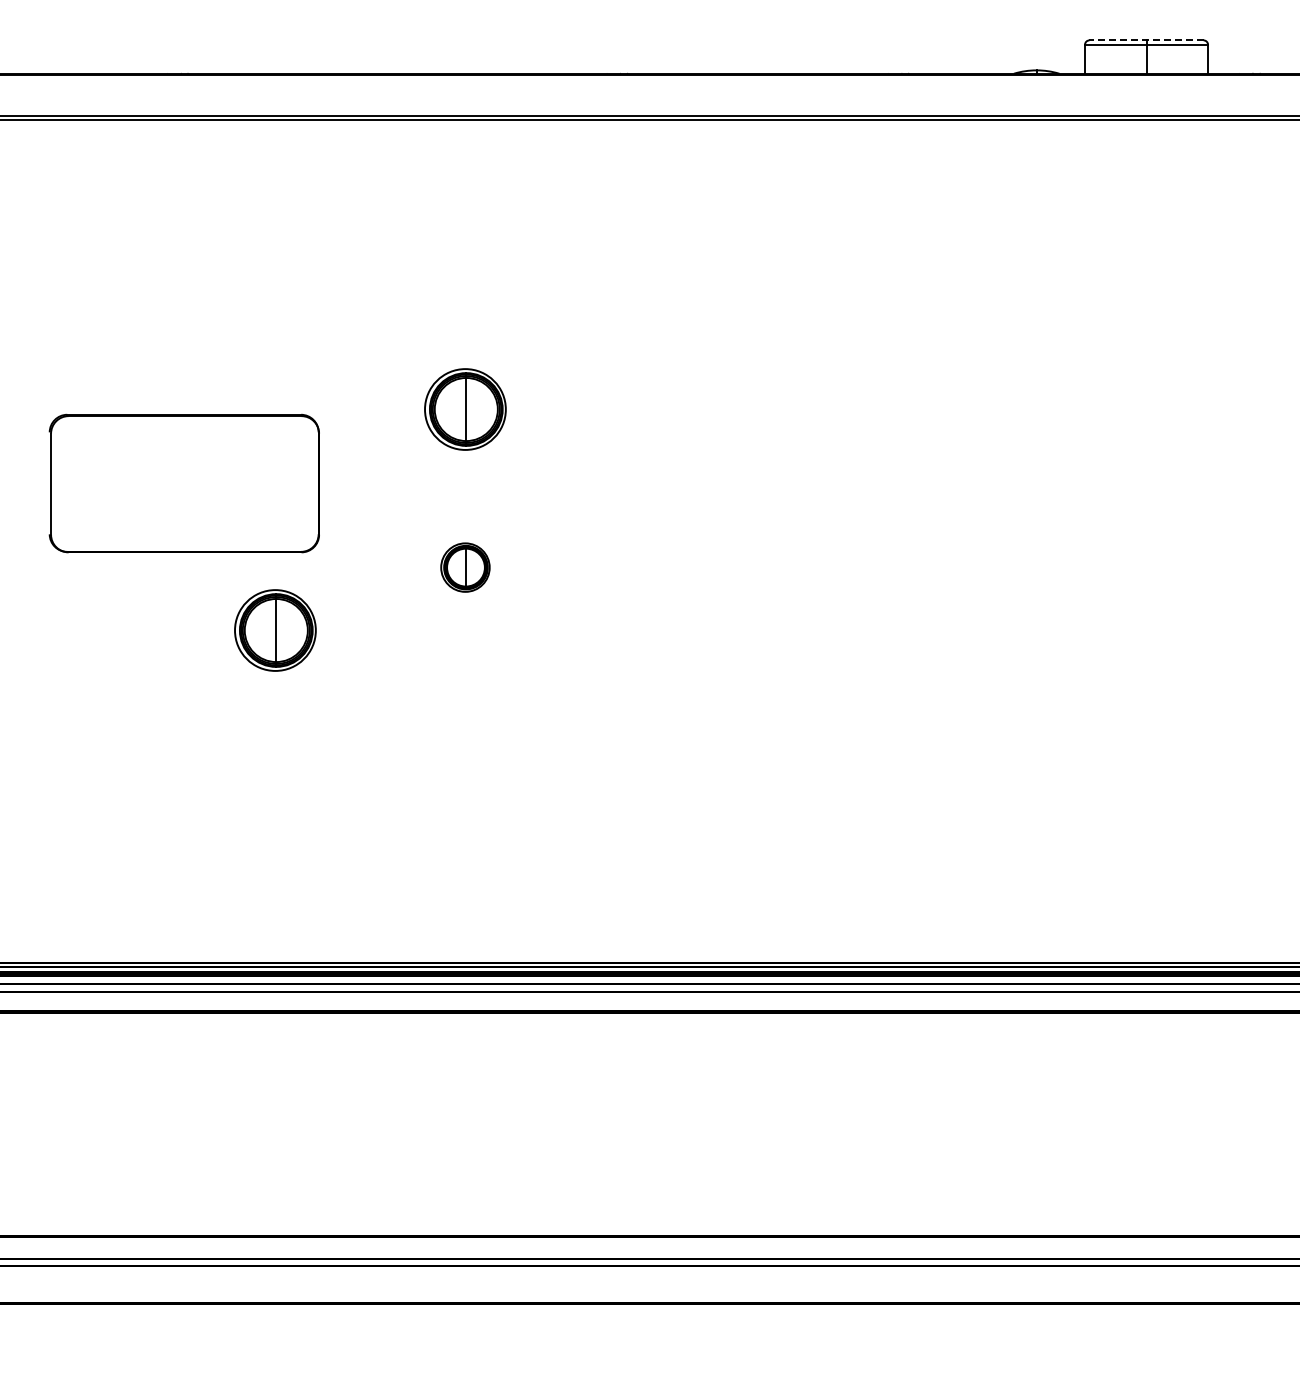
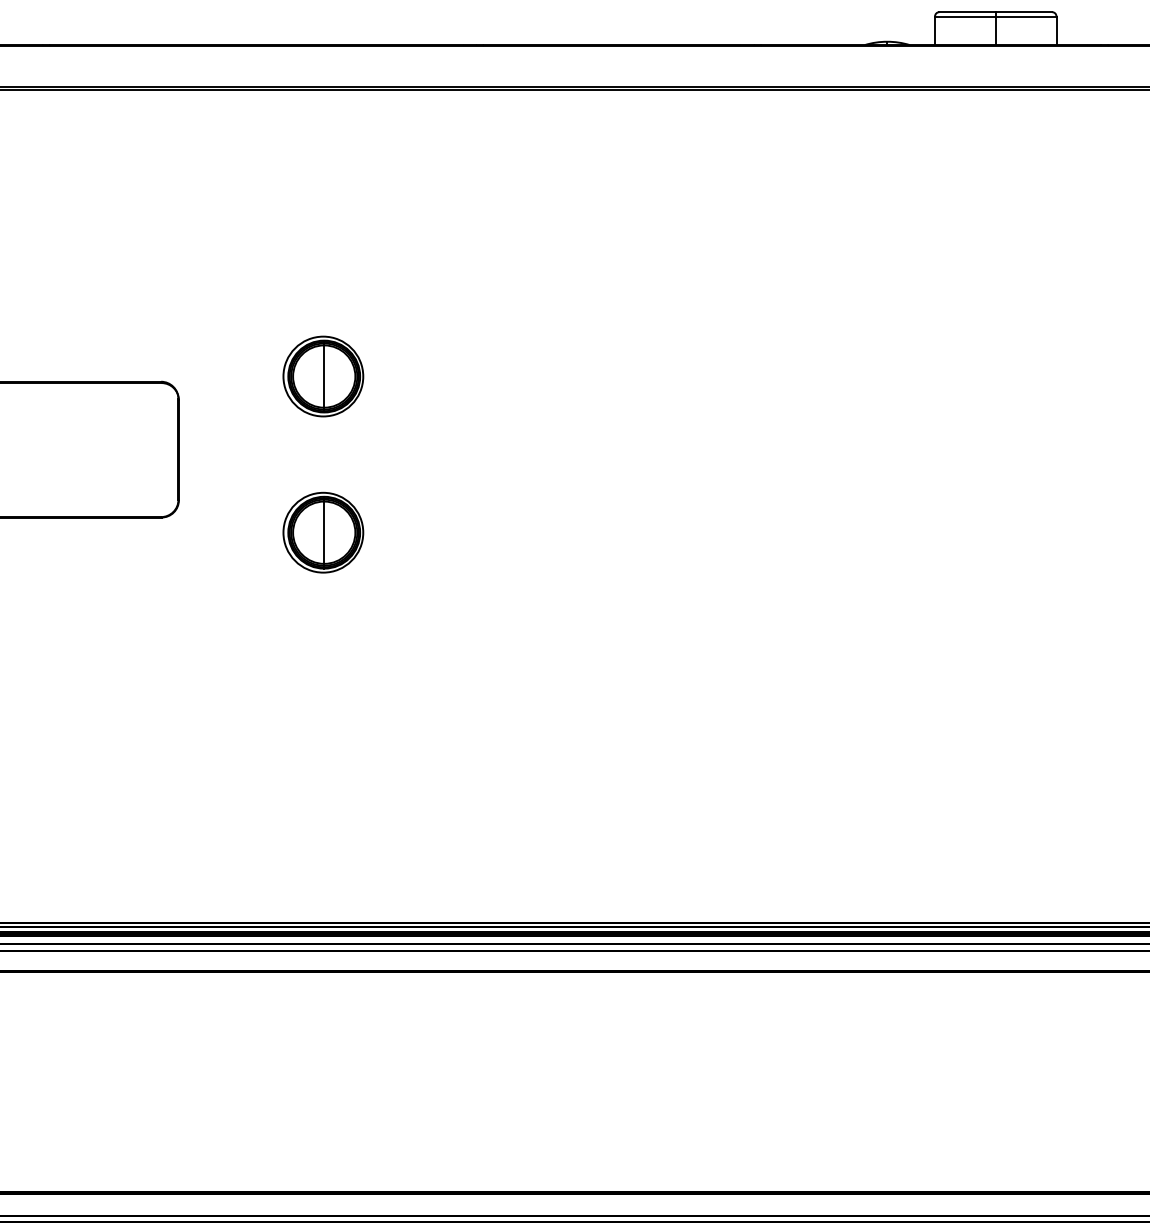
line: (1146, 40) -> (995, 12), dashed -> solid
part: (465, 567) -> (323, 532), size x1.67
part: (275, 630) -> (135, 594), removed

